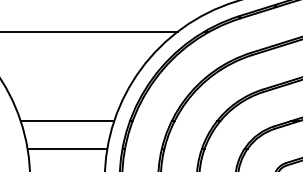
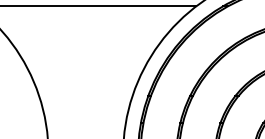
line: (67, 121) -> (85, 96), removed
line: (67, 148) -> (85, 123), removed

